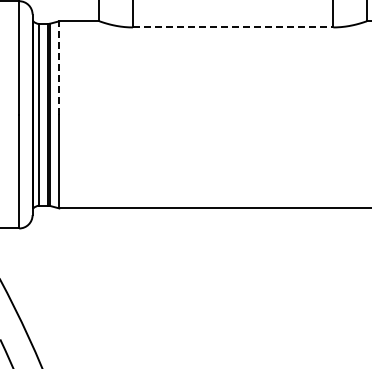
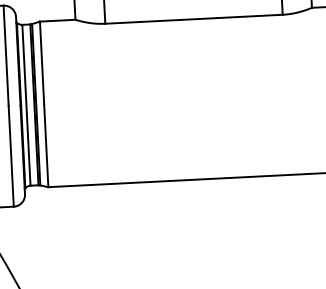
line: (233, 27) -> (194, 19), dashed -> solid
line: (59, 68) -> (42, 63), dashed -> solid

